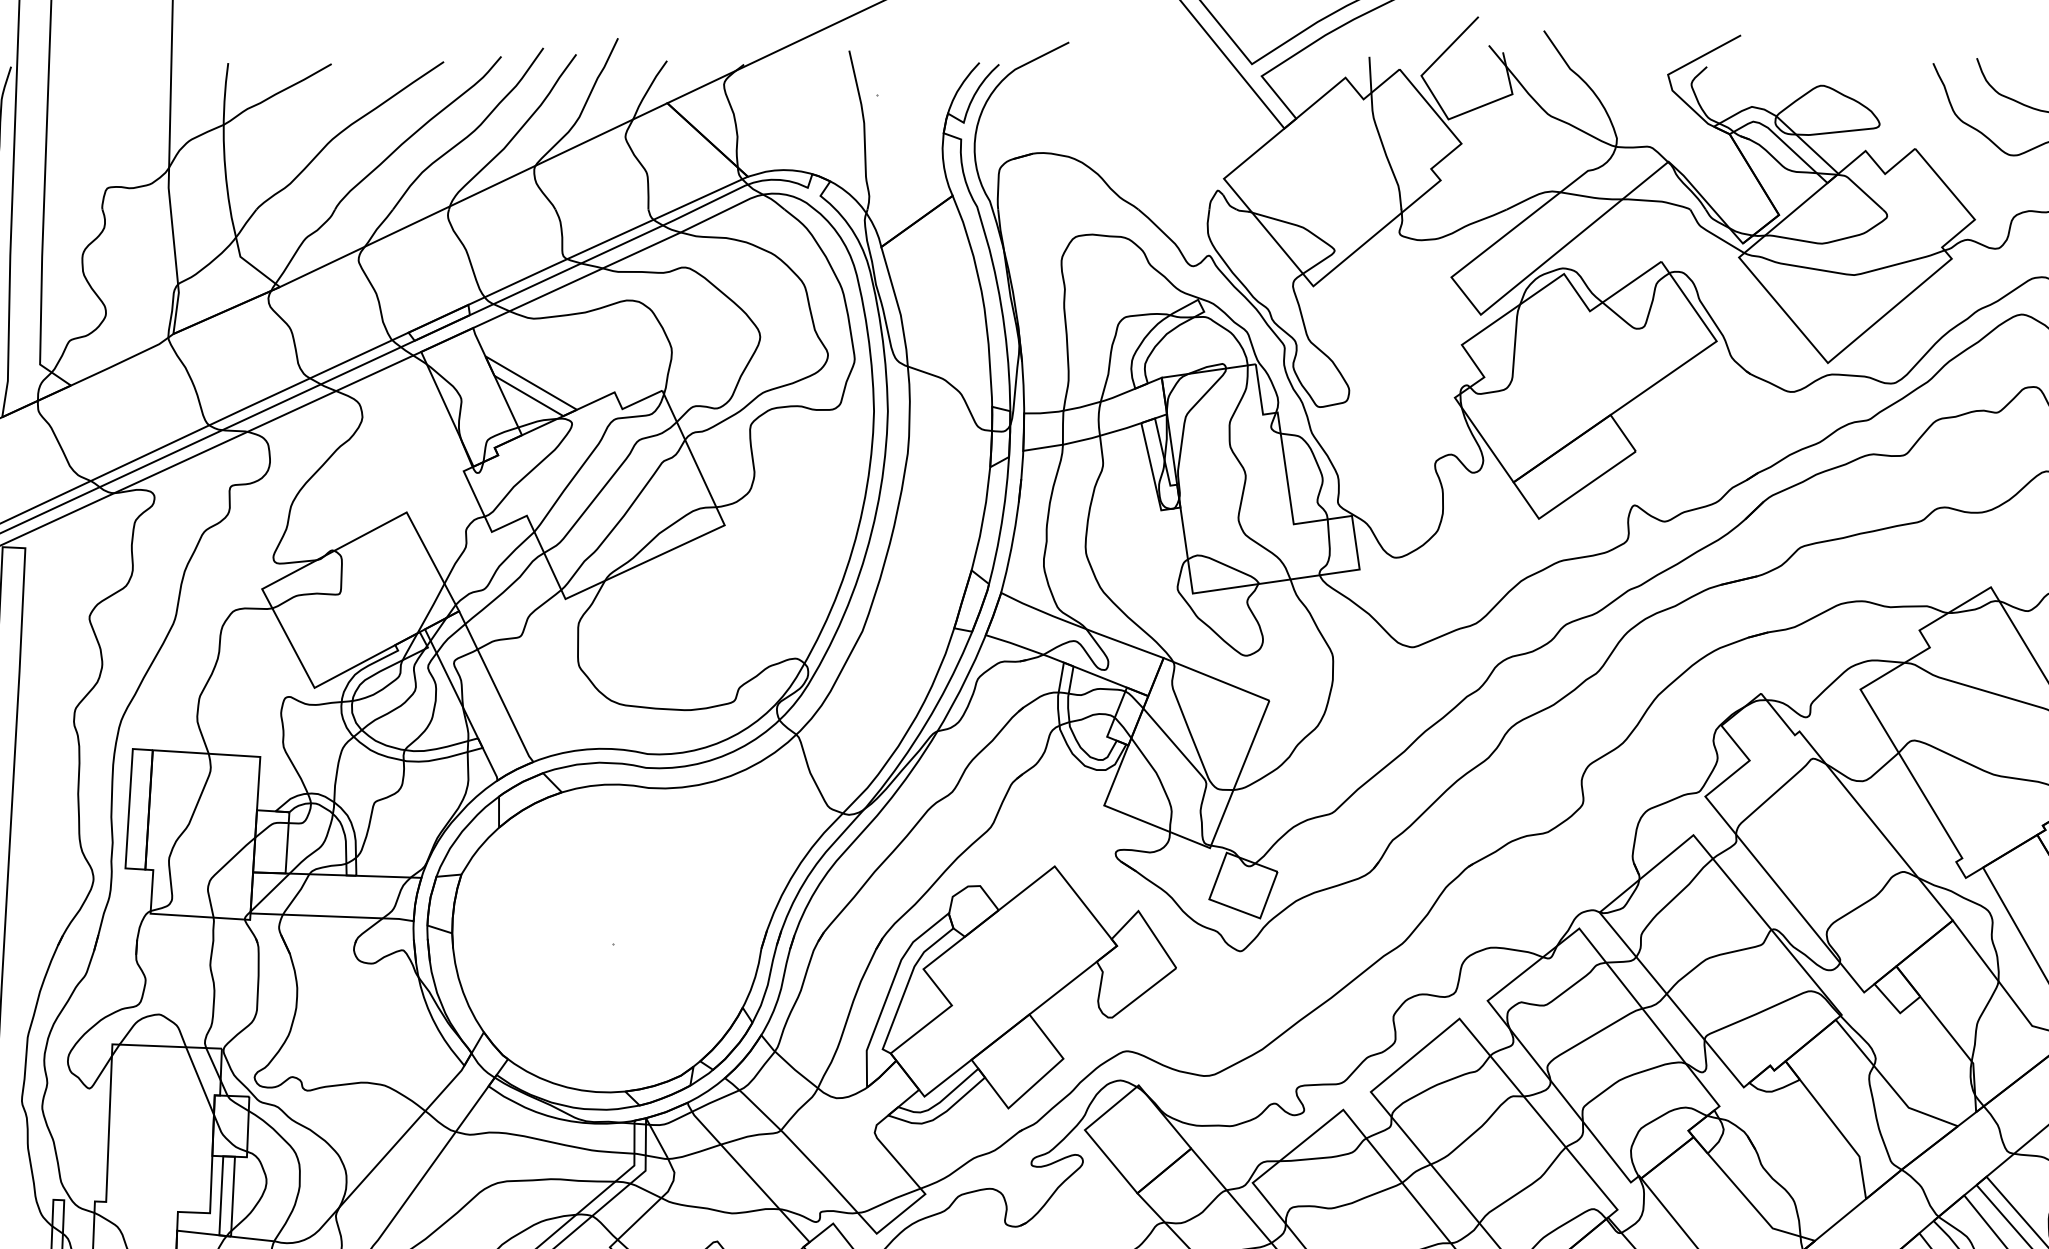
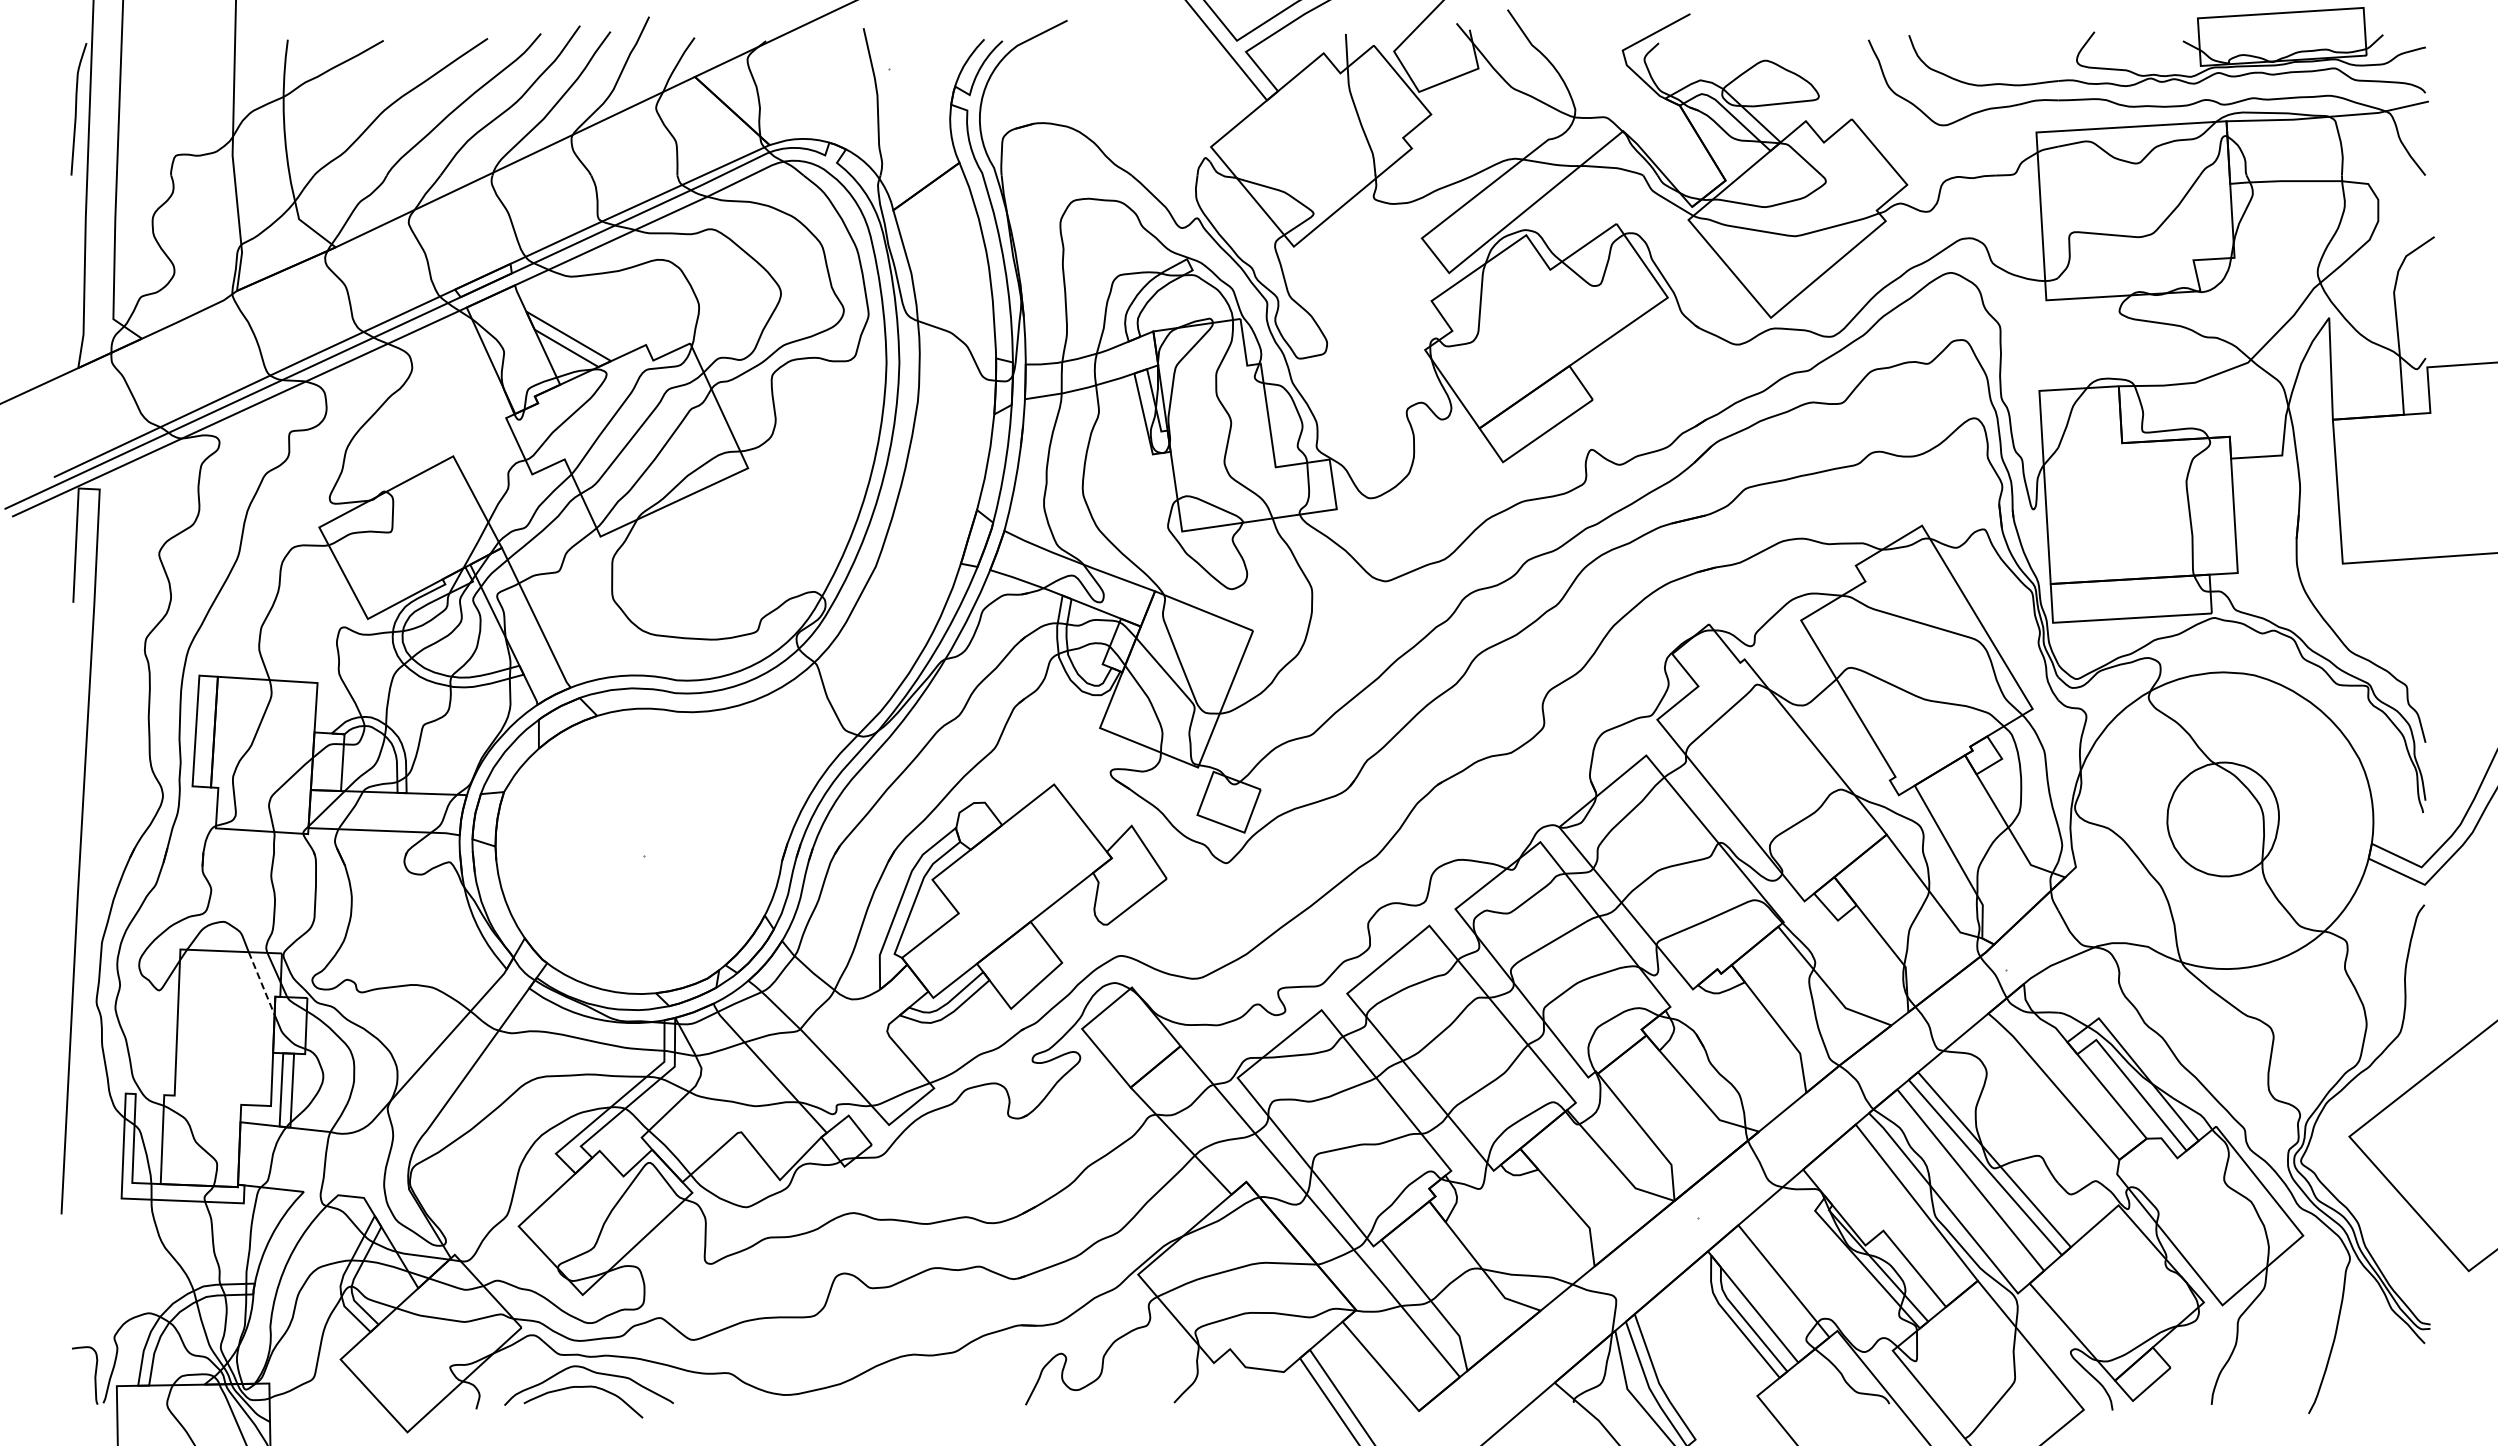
line: (199, 1081) -> (261, 983), solid -> dashed

